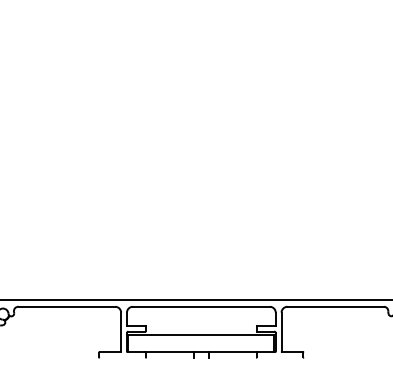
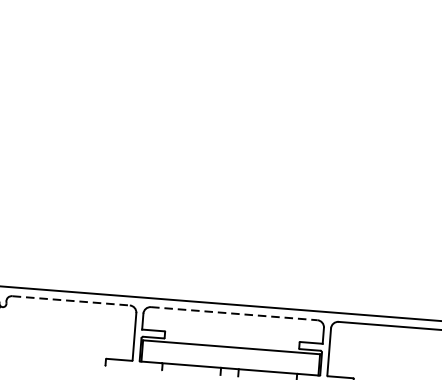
line: (67, 306) -> (71, 300), solid -> dashed
line: (201, 306) -> (234, 313), solid -> dashed

